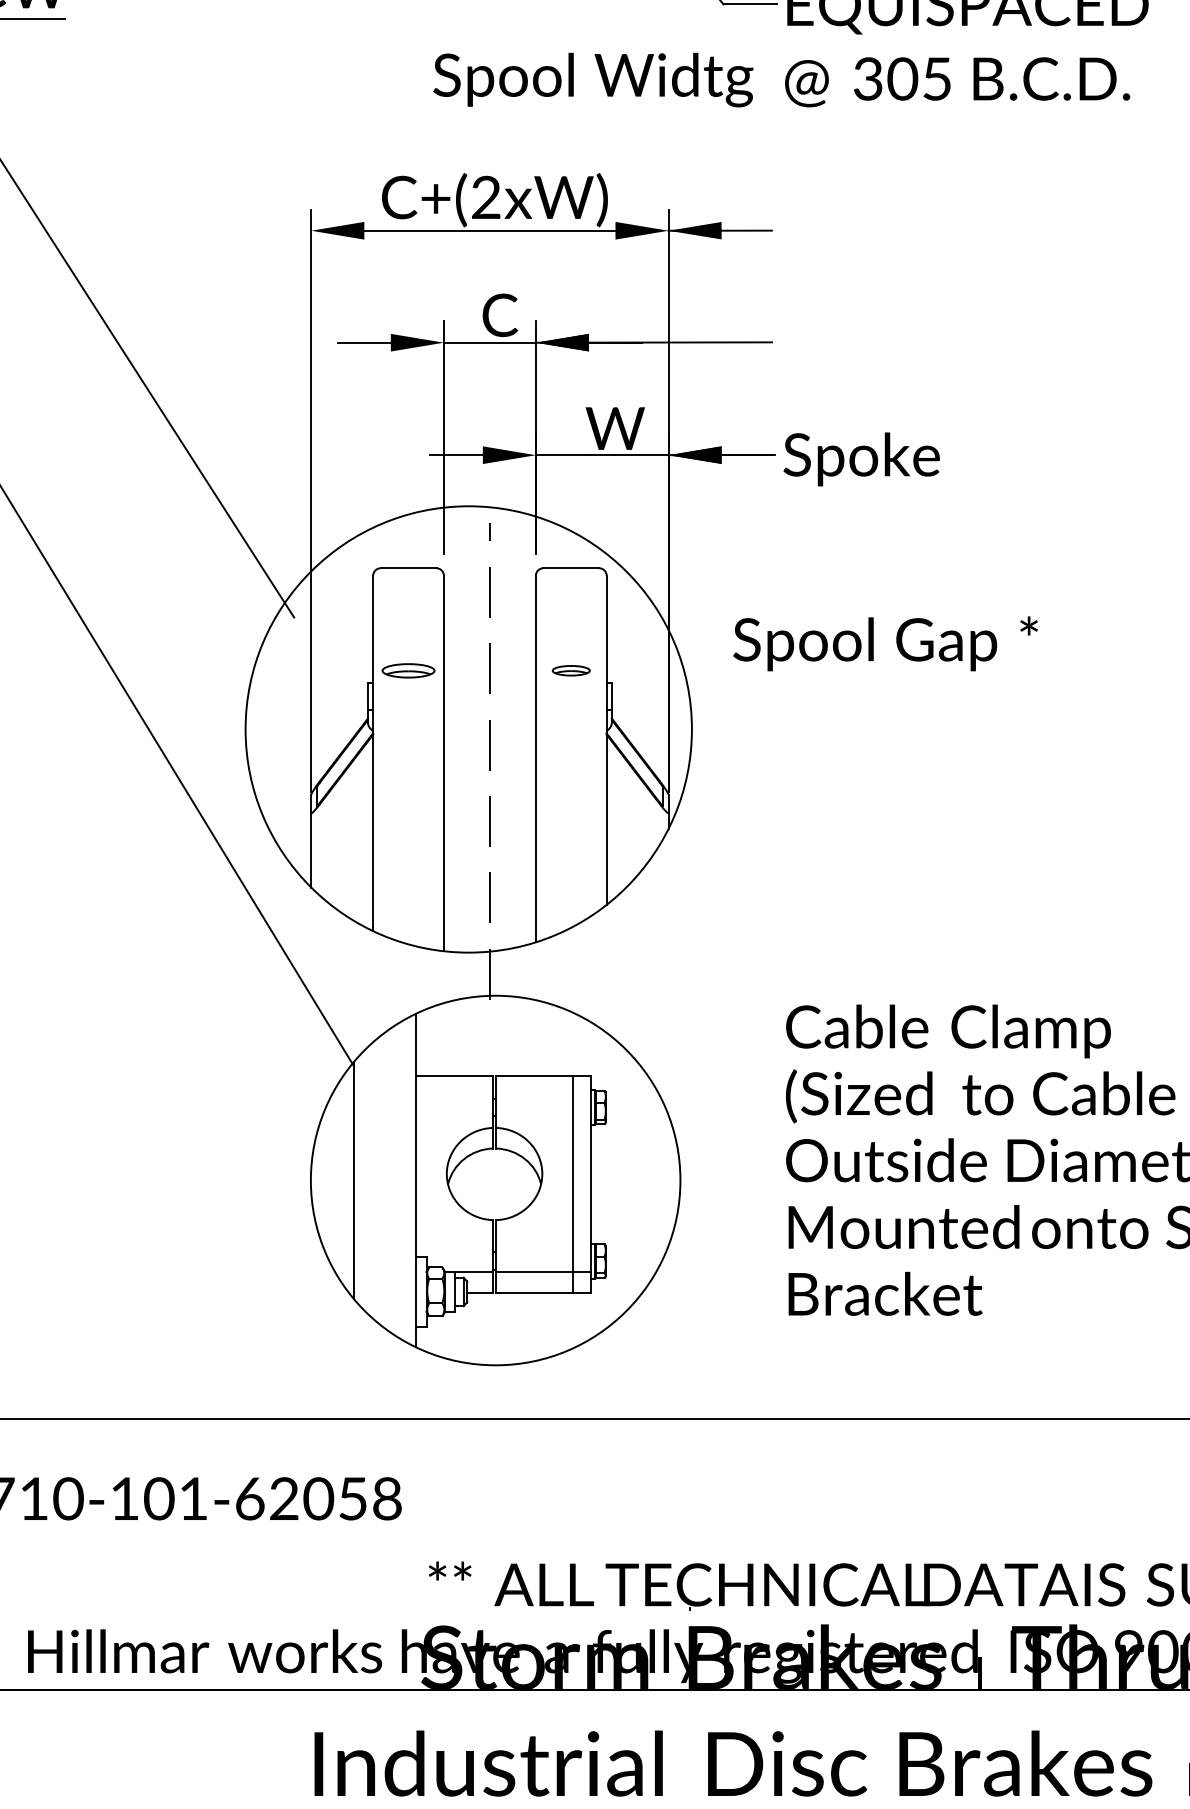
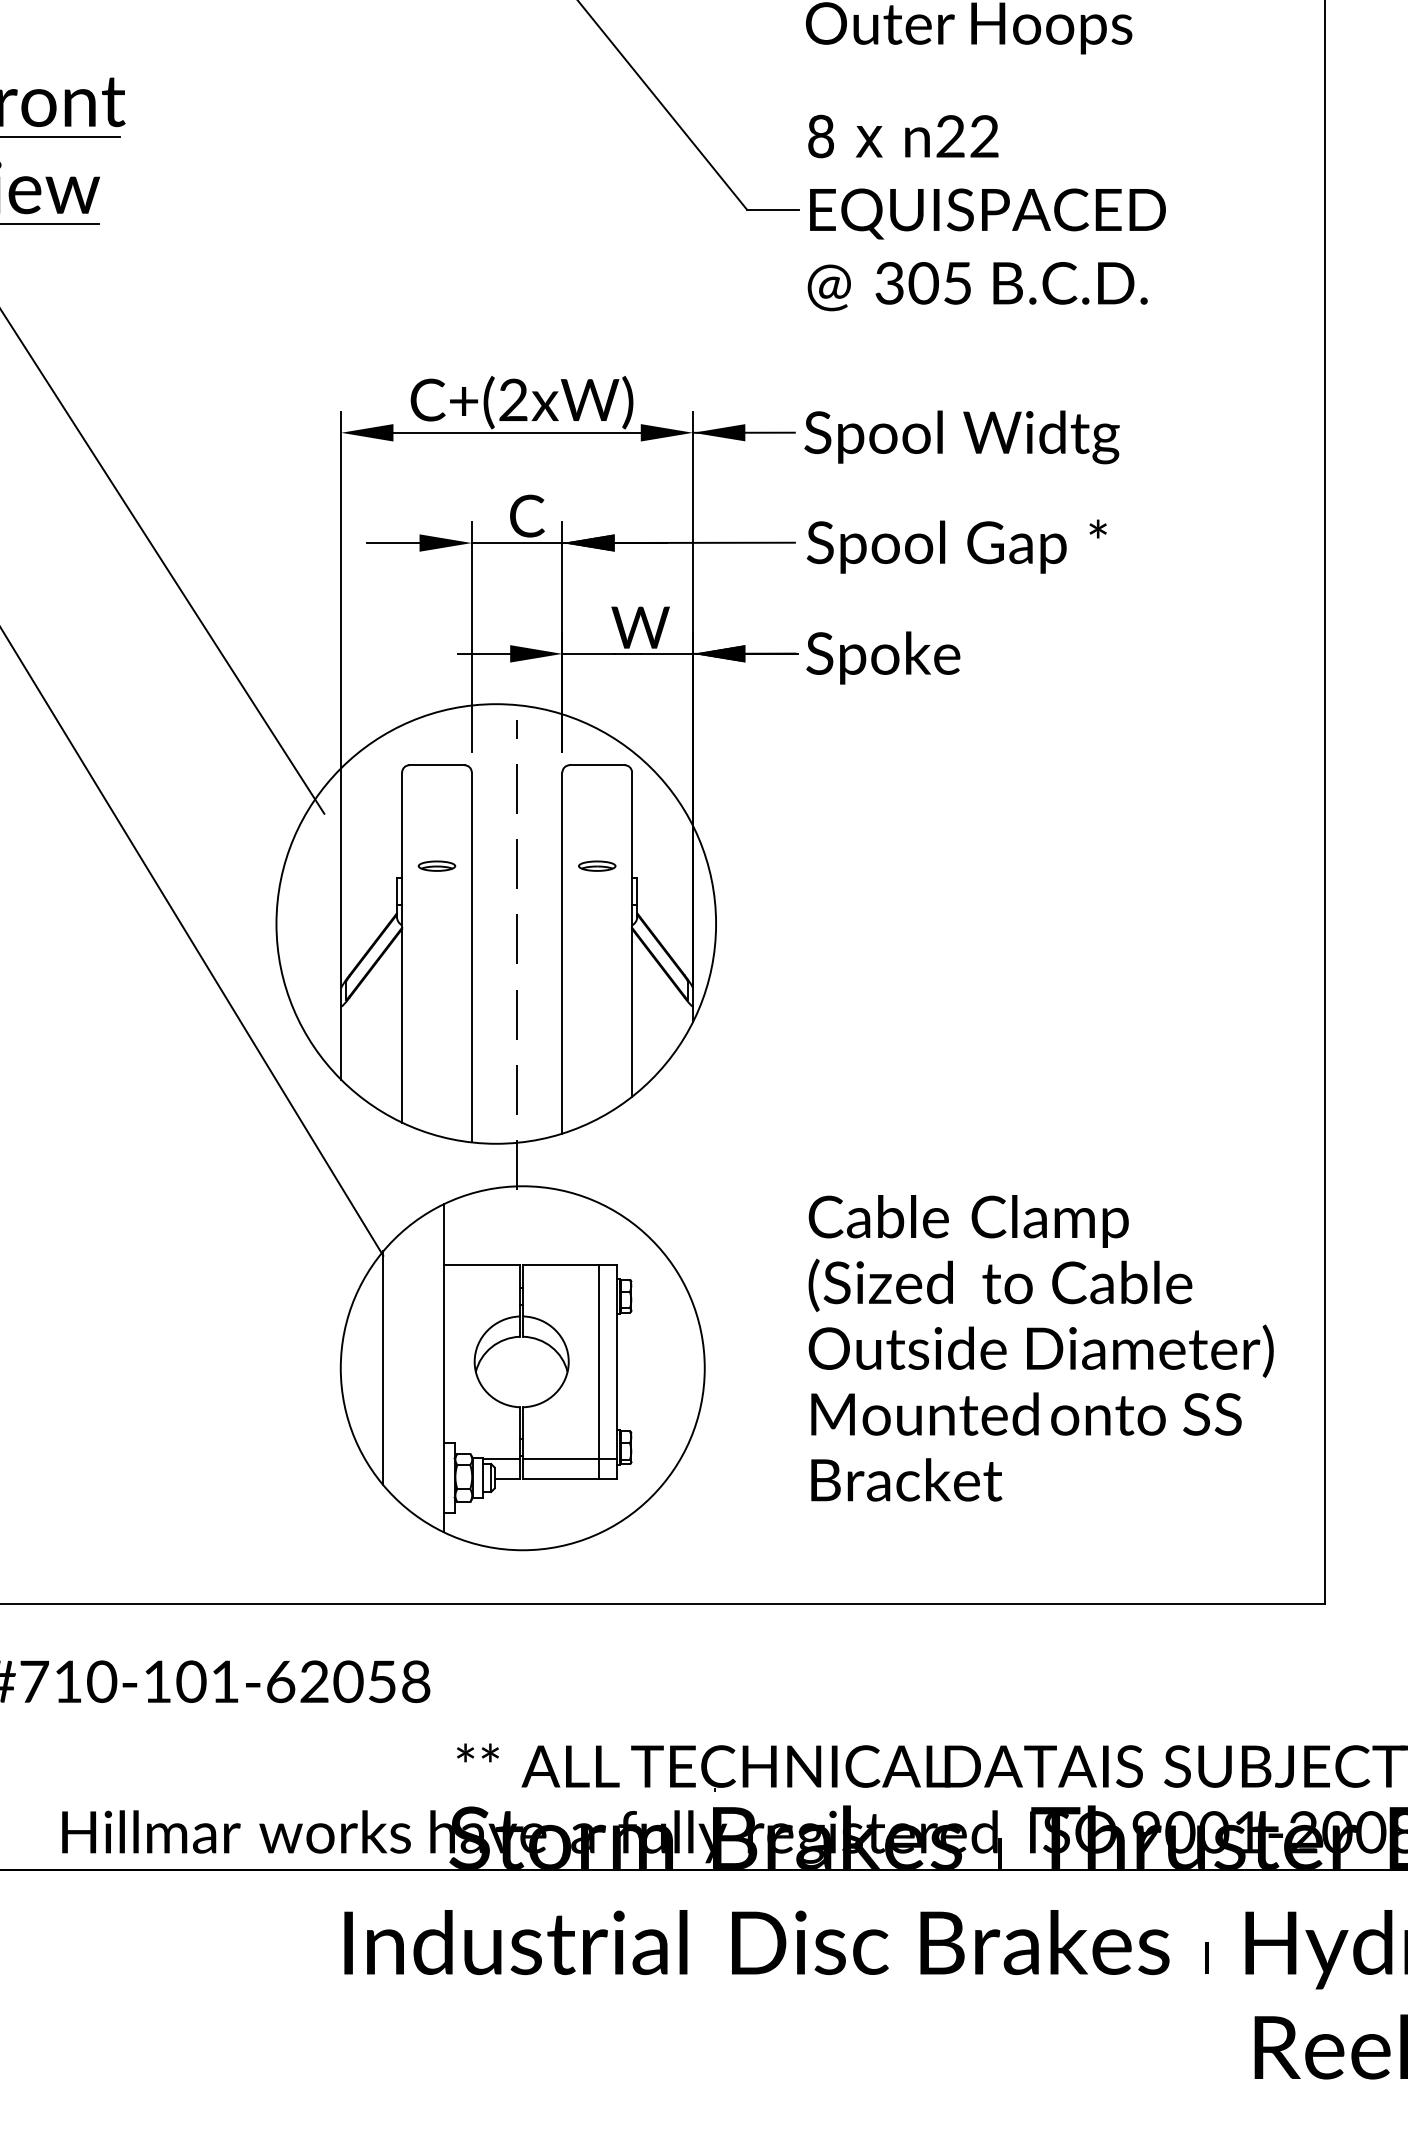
text: (592, 80) -> (961, 437), moved
text: (885, 643) -> (956, 546), moved
part: (408, 670) -> (436, 865), size x0.71

